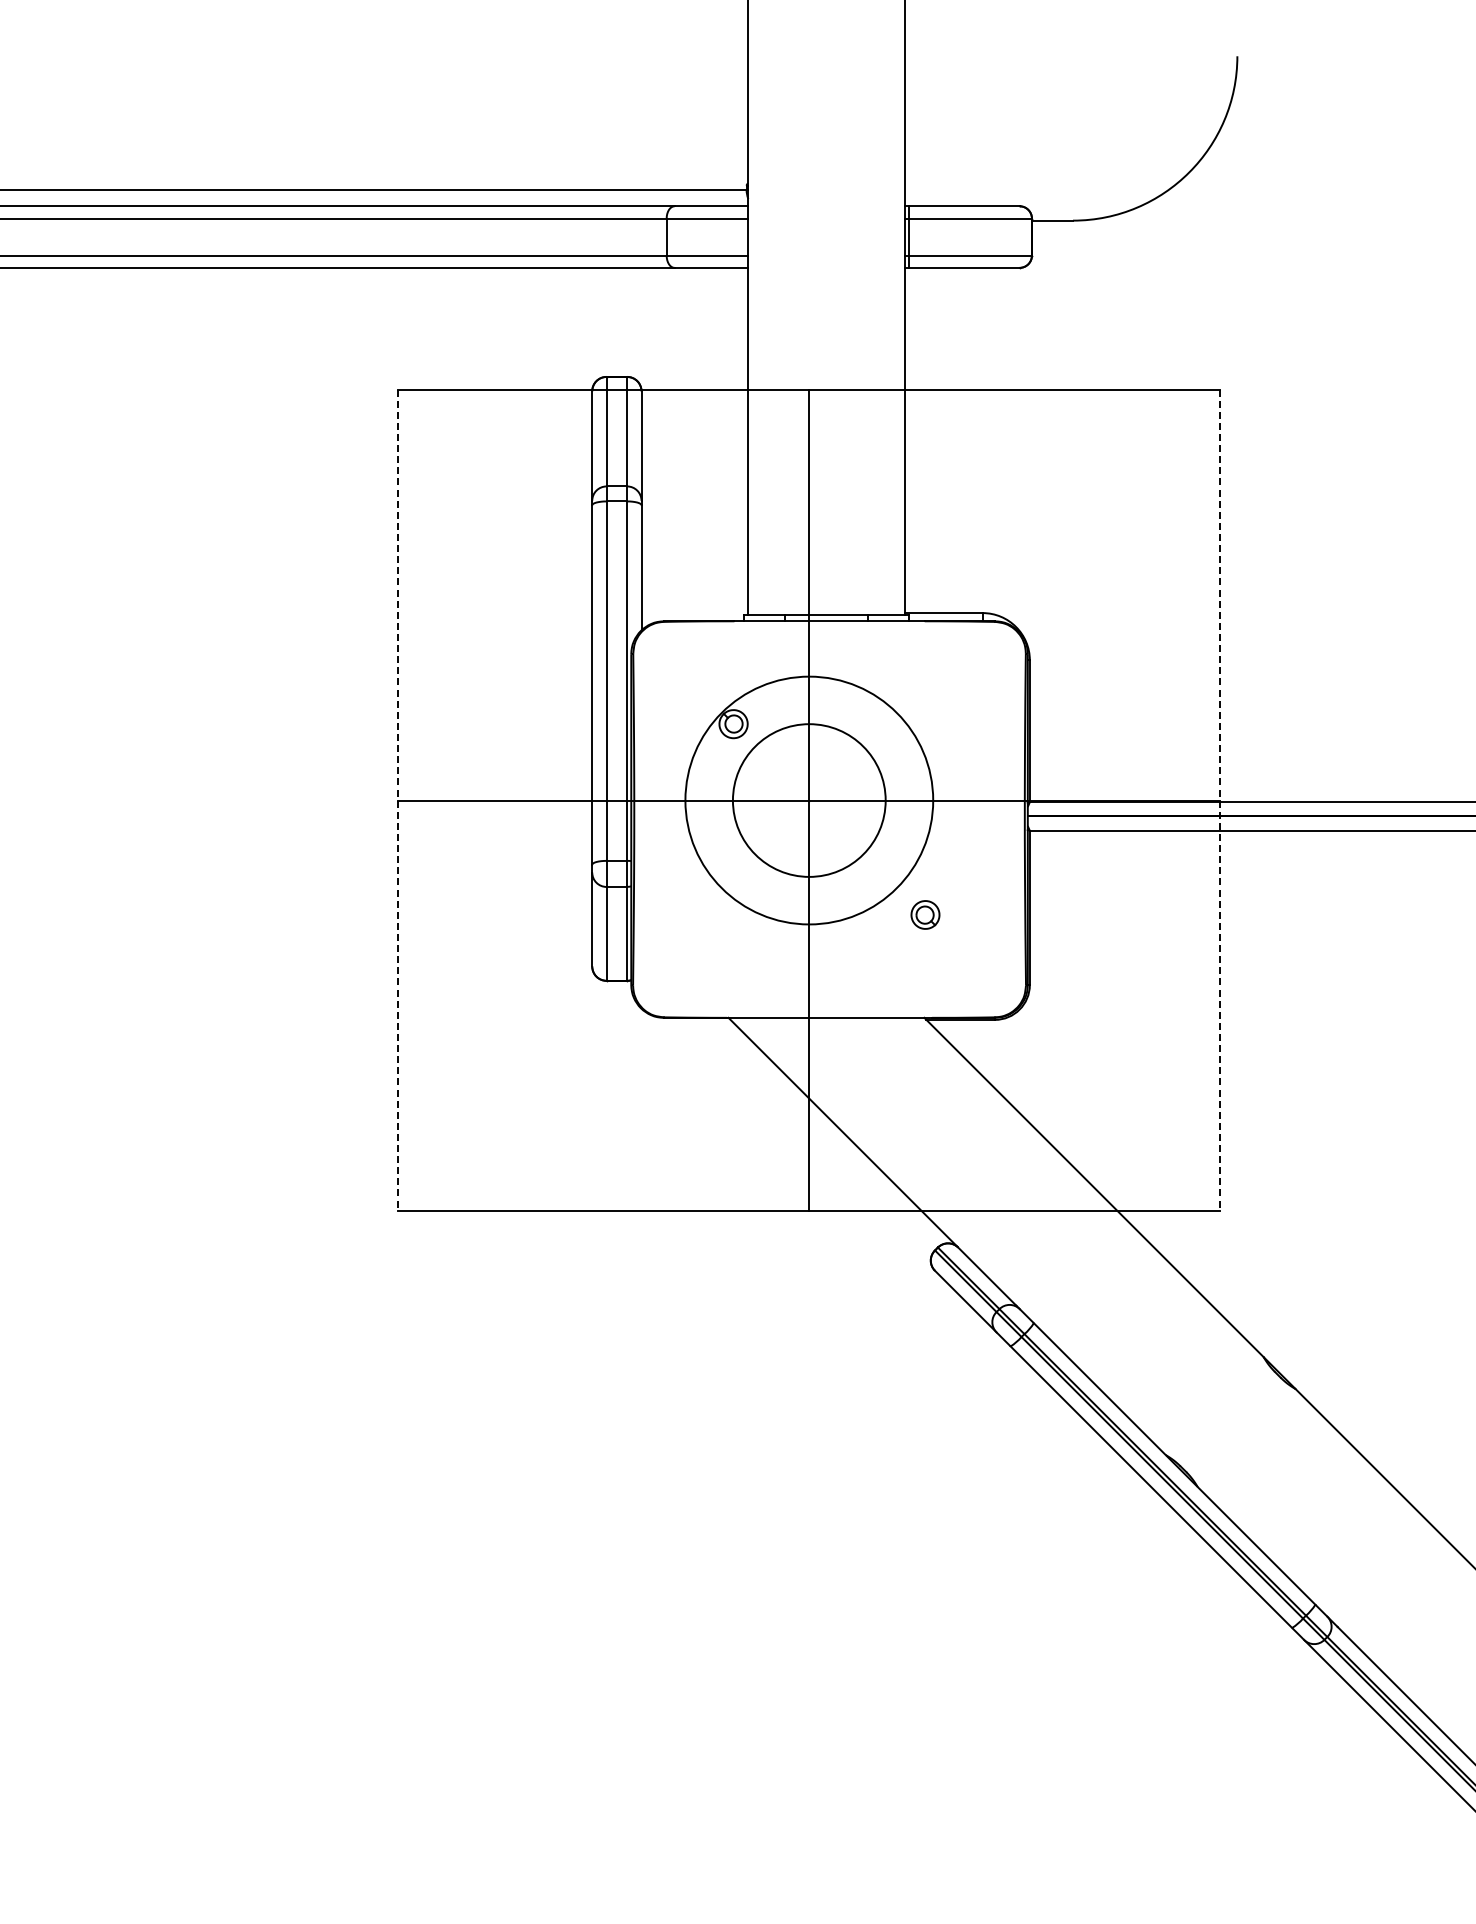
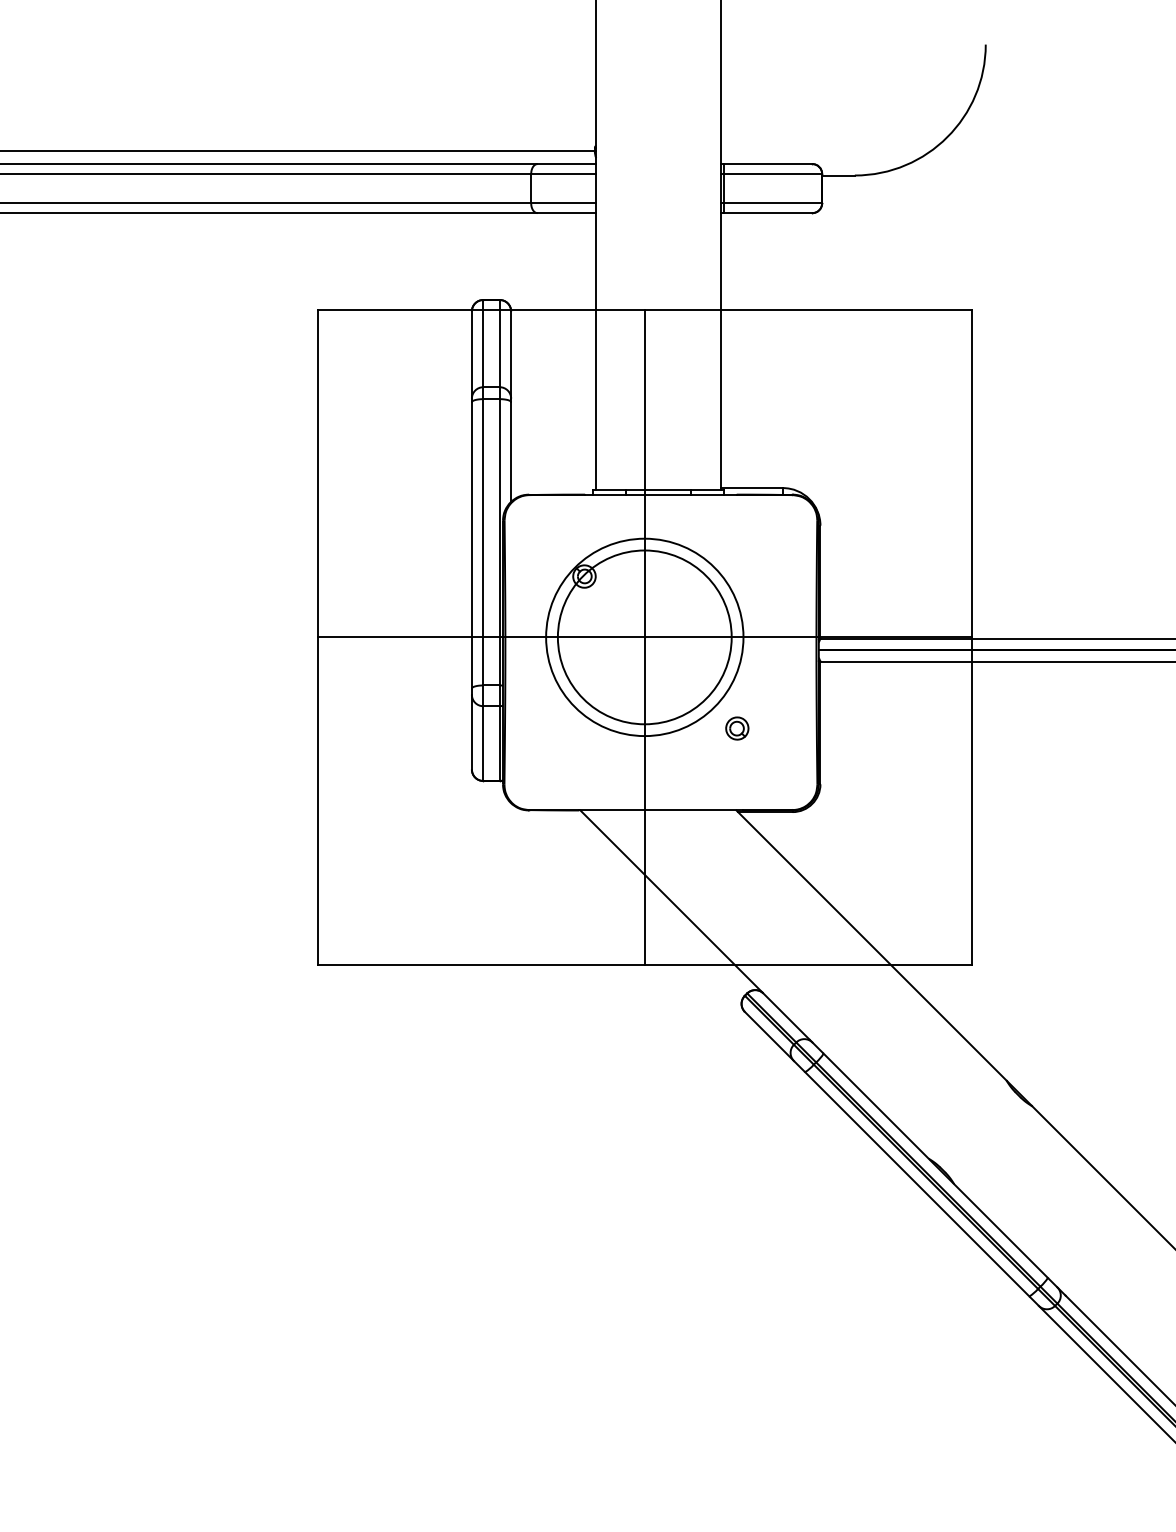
line: (398, 800) -> (317, 637), dashed -> solid
circle: (809, 800) -> (644, 637), size x1.43
line: (1220, 800) -> (972, 637), dashed -> solid

